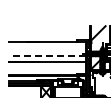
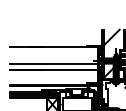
line: (47, 56) -> (53, 63), dashed -> solid

